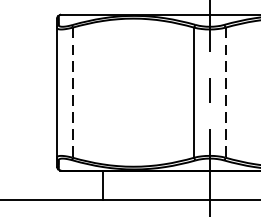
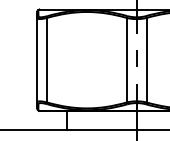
line: (72, 93) -> (47, 60), dashed -> solid
line: (224, 93) -> (146, 60), dashed -> solid

